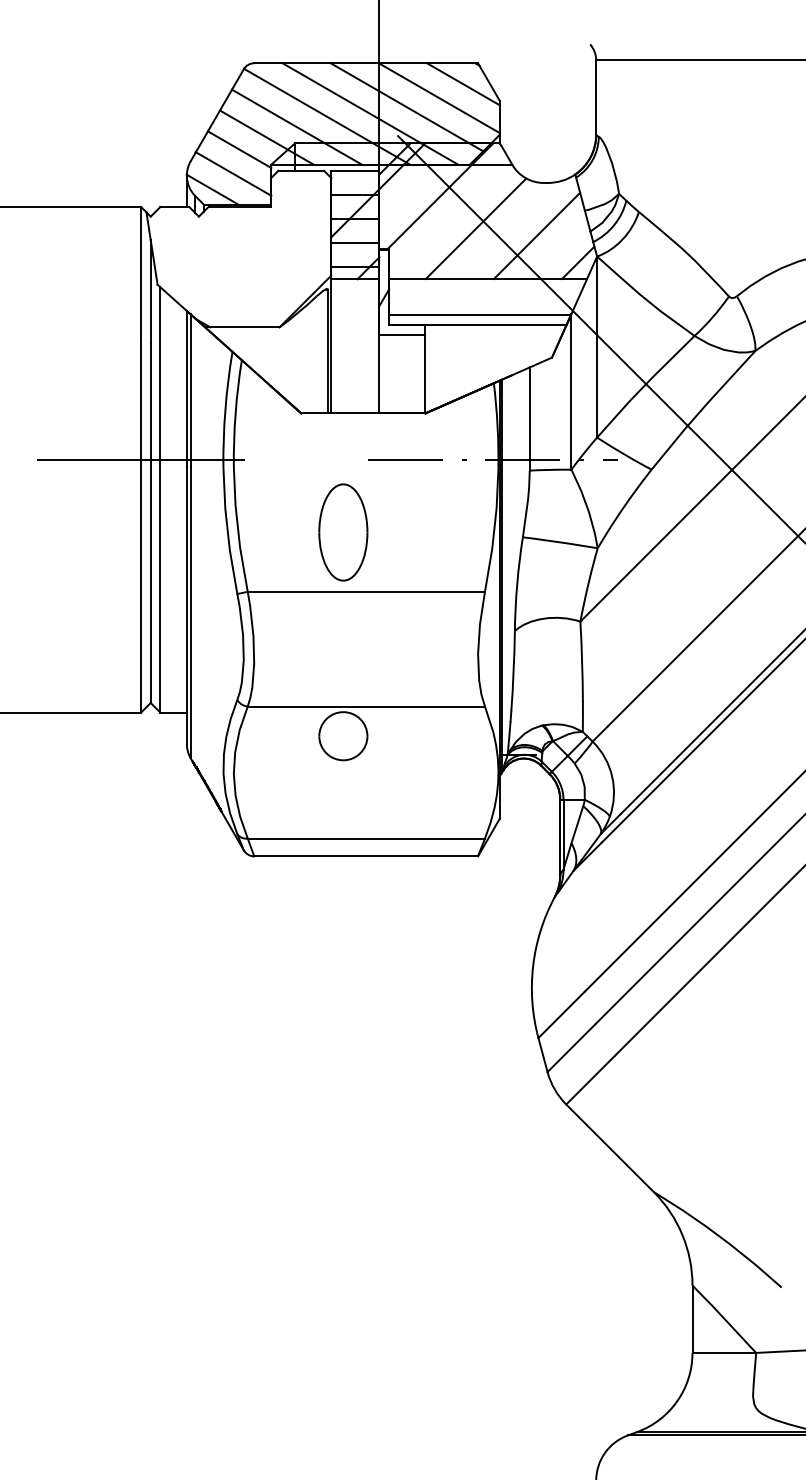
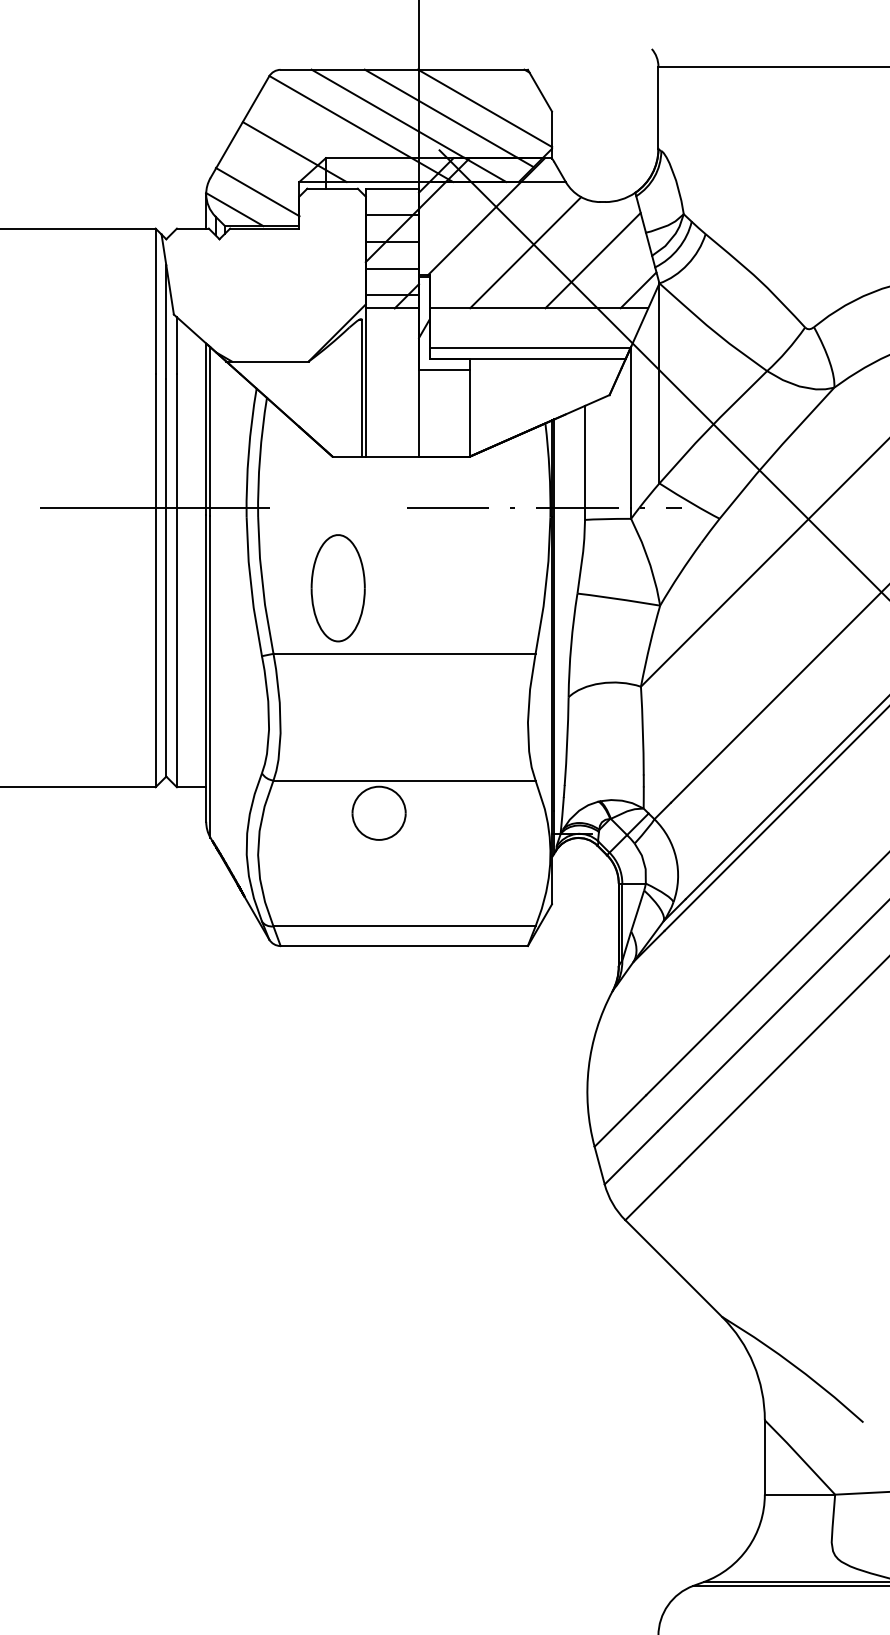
line: (463, 84) -> (511, 93), removed
line: (296, 126) -> (327, 139), removed
line: (239, 149) -> (264, 165), removed
part: (343, 532) -> (338, 588), moved

